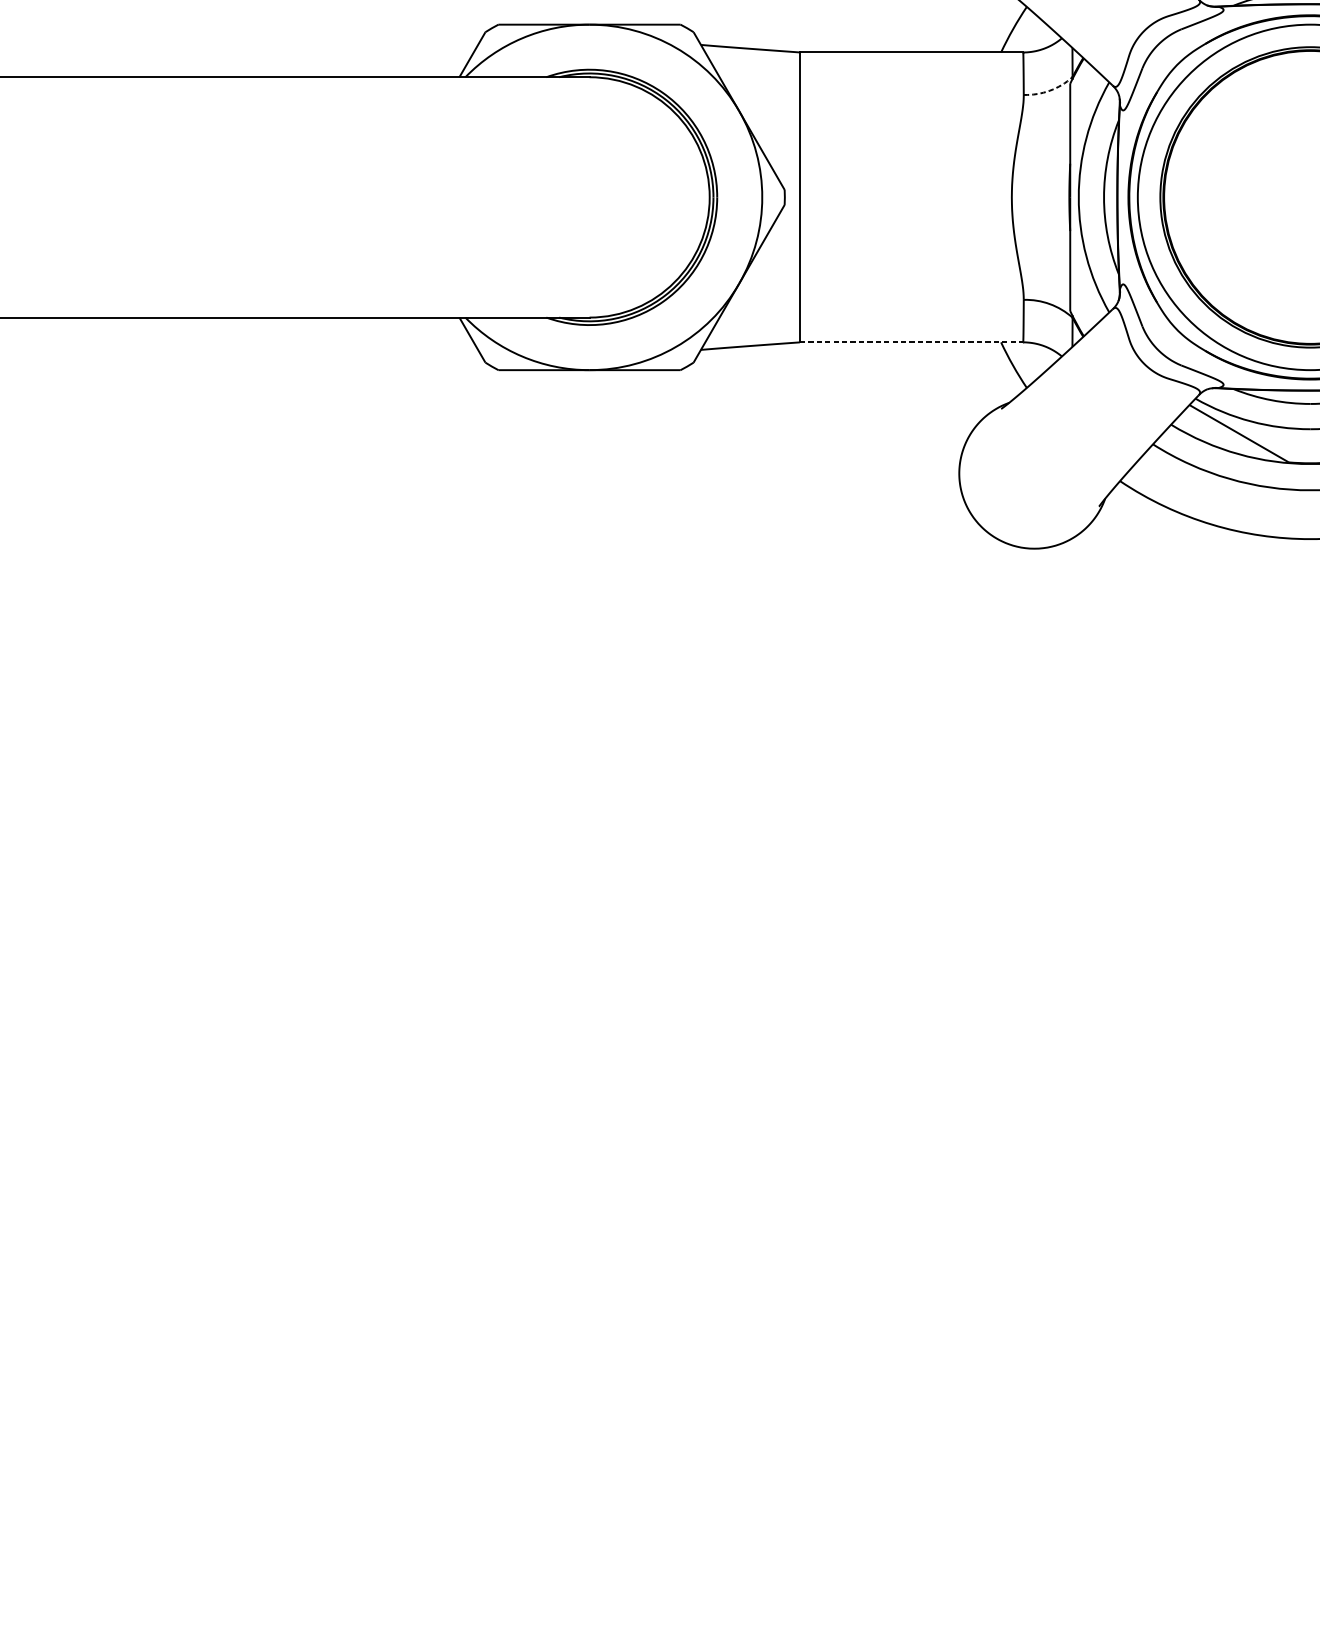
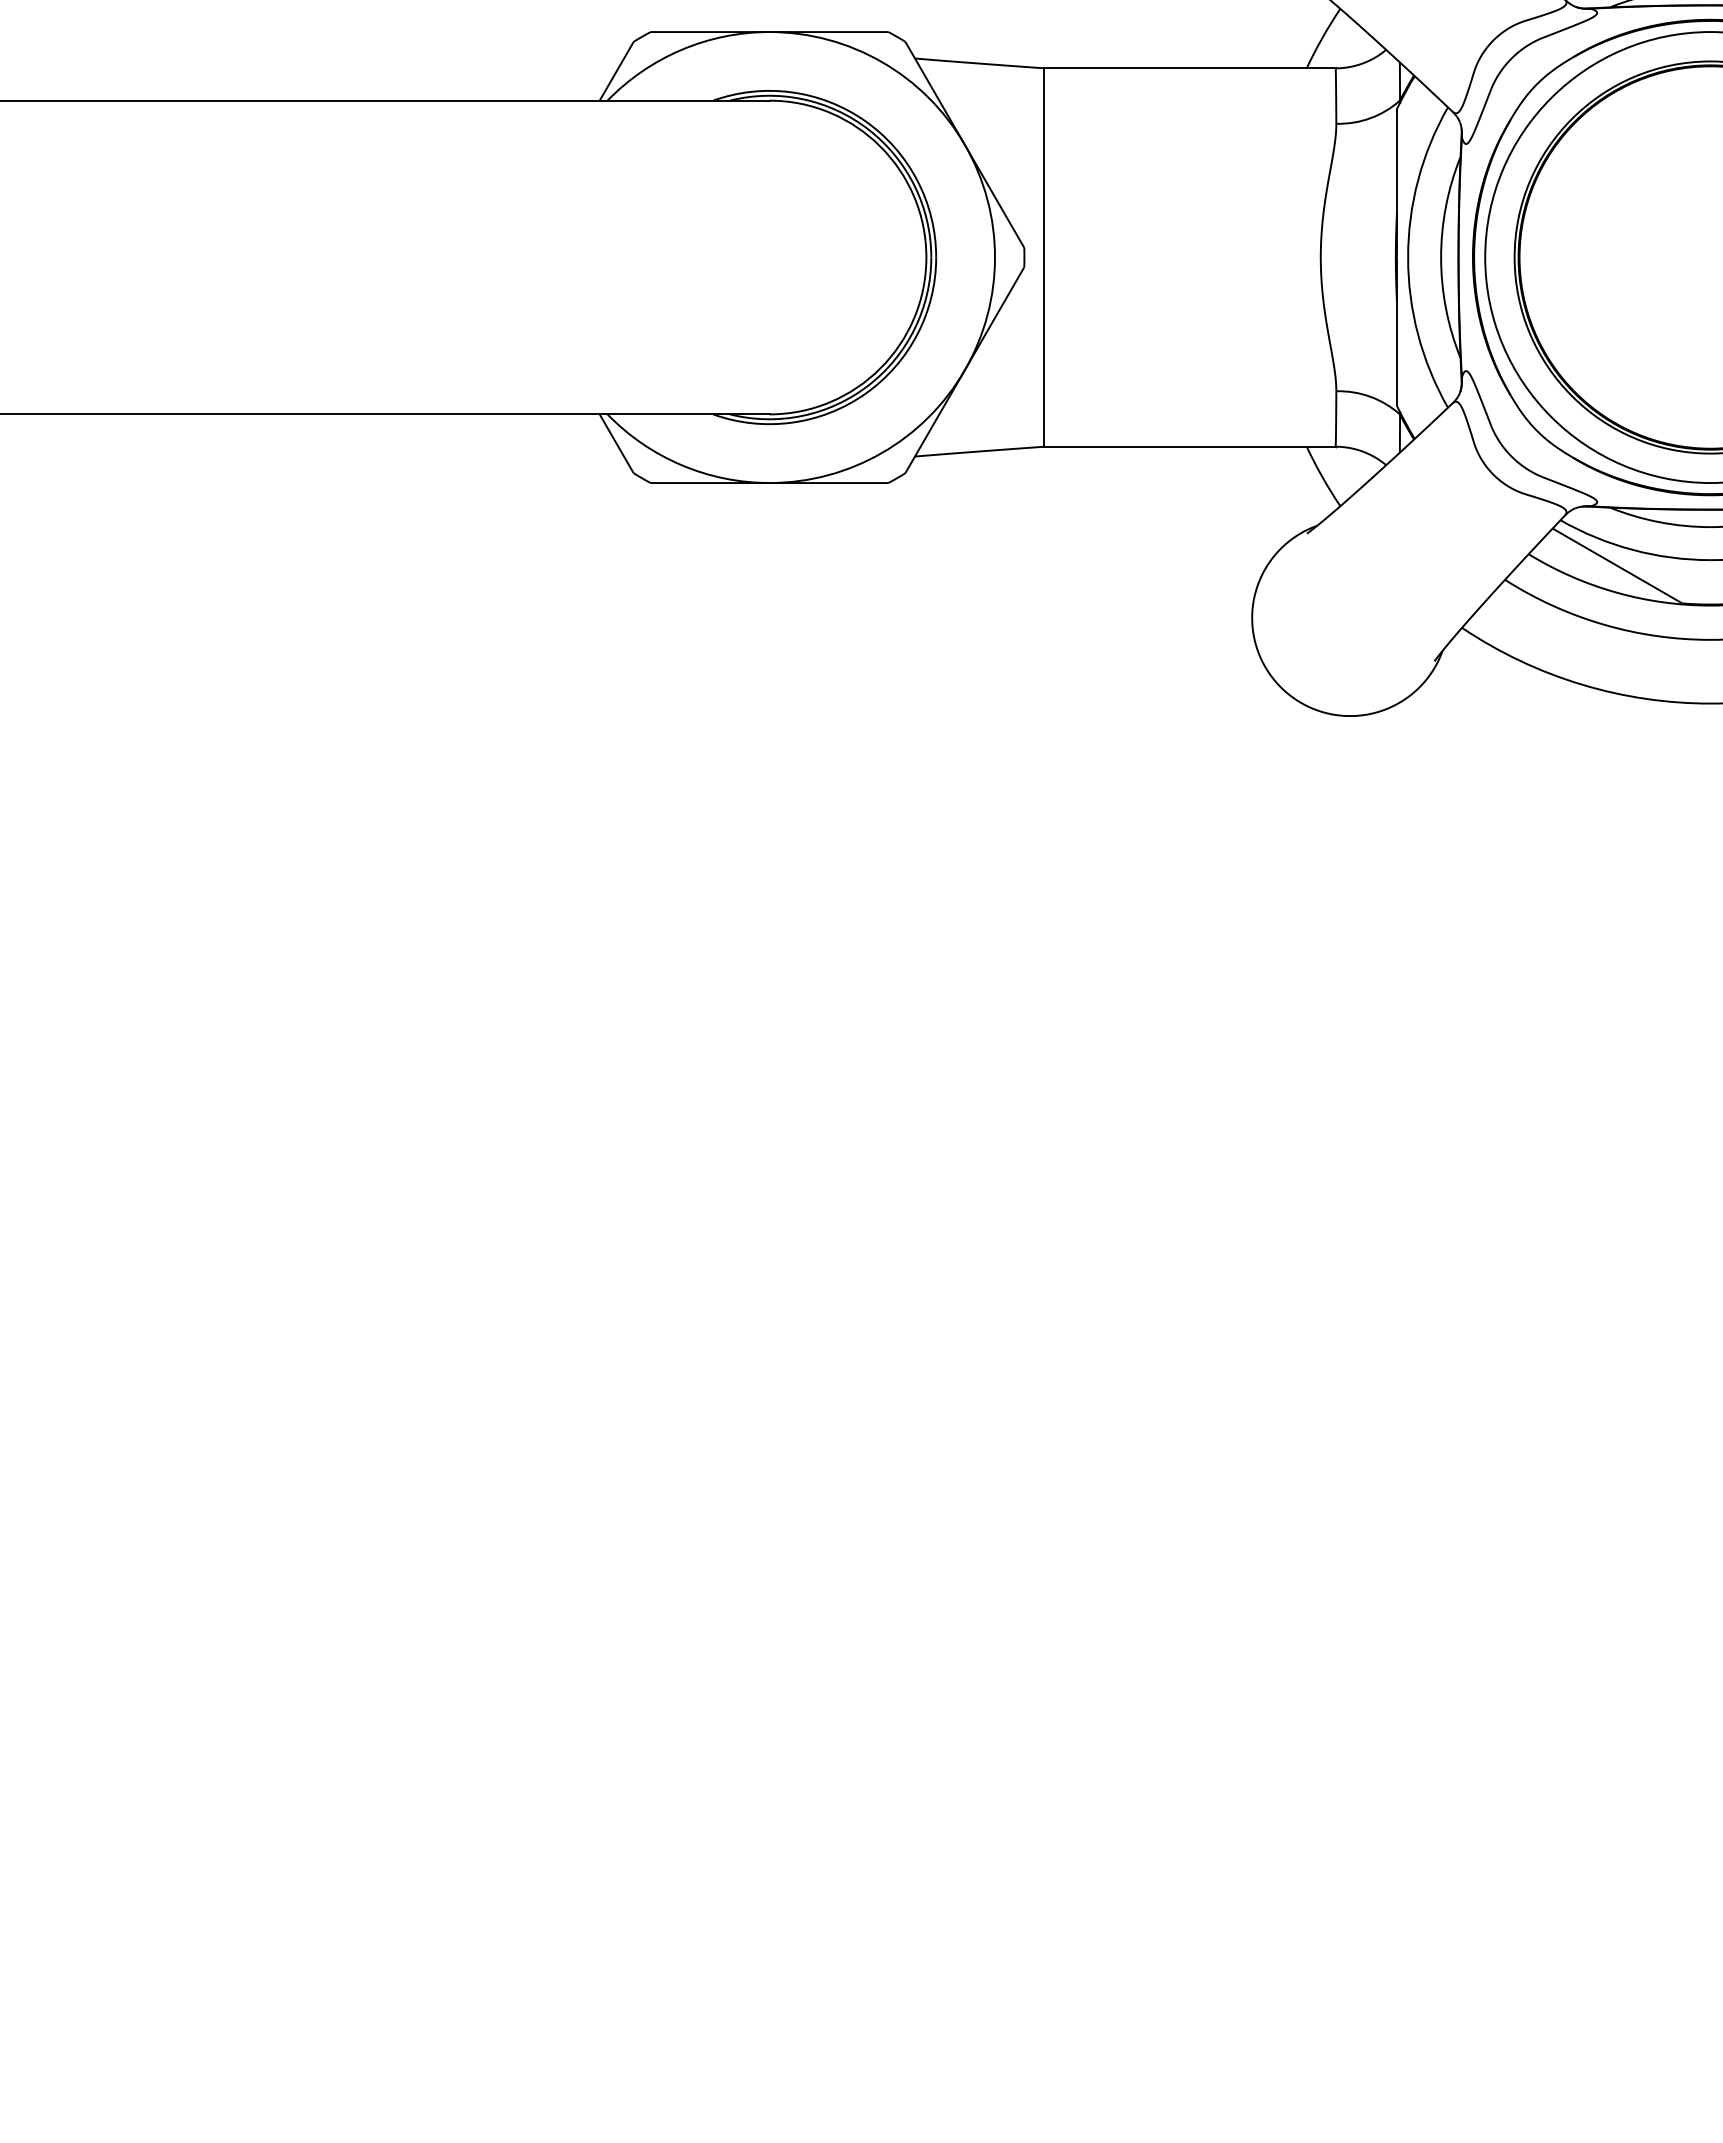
arc: (1049, 90) -> (1370, 118), dashed -> solid
line: (911, 342) -> (1189, 446), dashed -> solid

